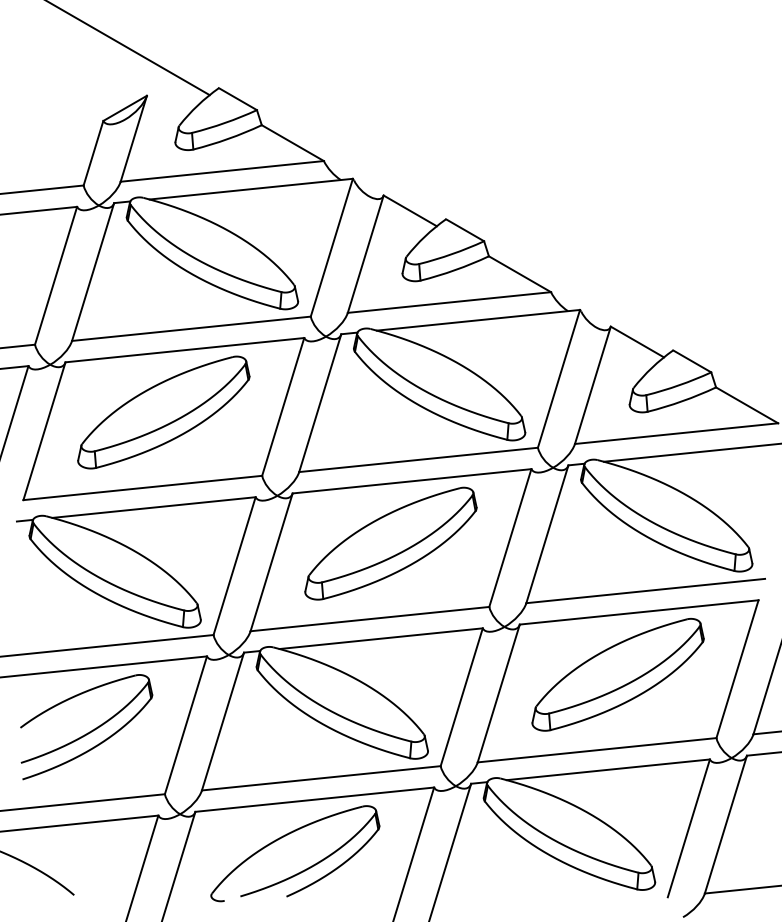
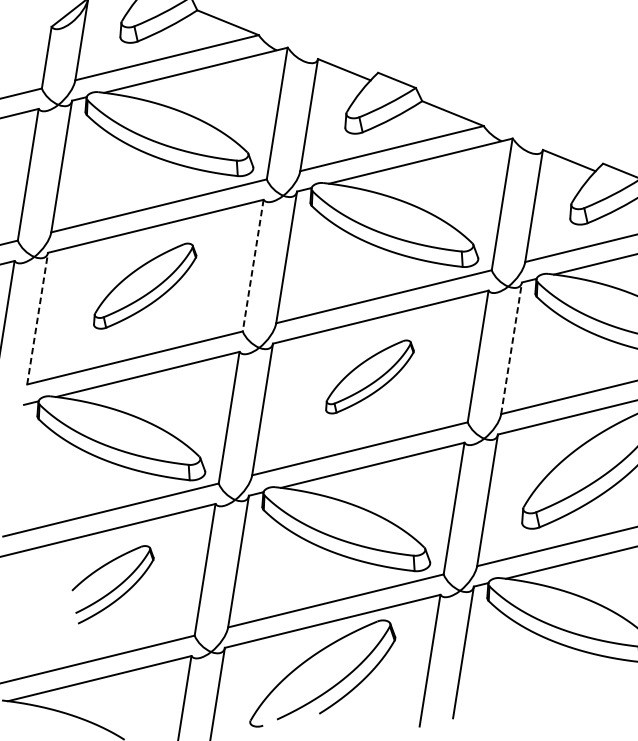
line: (283, 407) -> (253, 266), solid -> dashed
part: (163, 412) -> (144, 286), size x0.7
line: (44, 430) -> (37, 317), solid -> dashed
line: (547, 533) -> (511, 347), solid -> dashed
part: (390, 543) -> (369, 376), size x0.6
part: (86, 727) -> (114, 584), size x0.7

